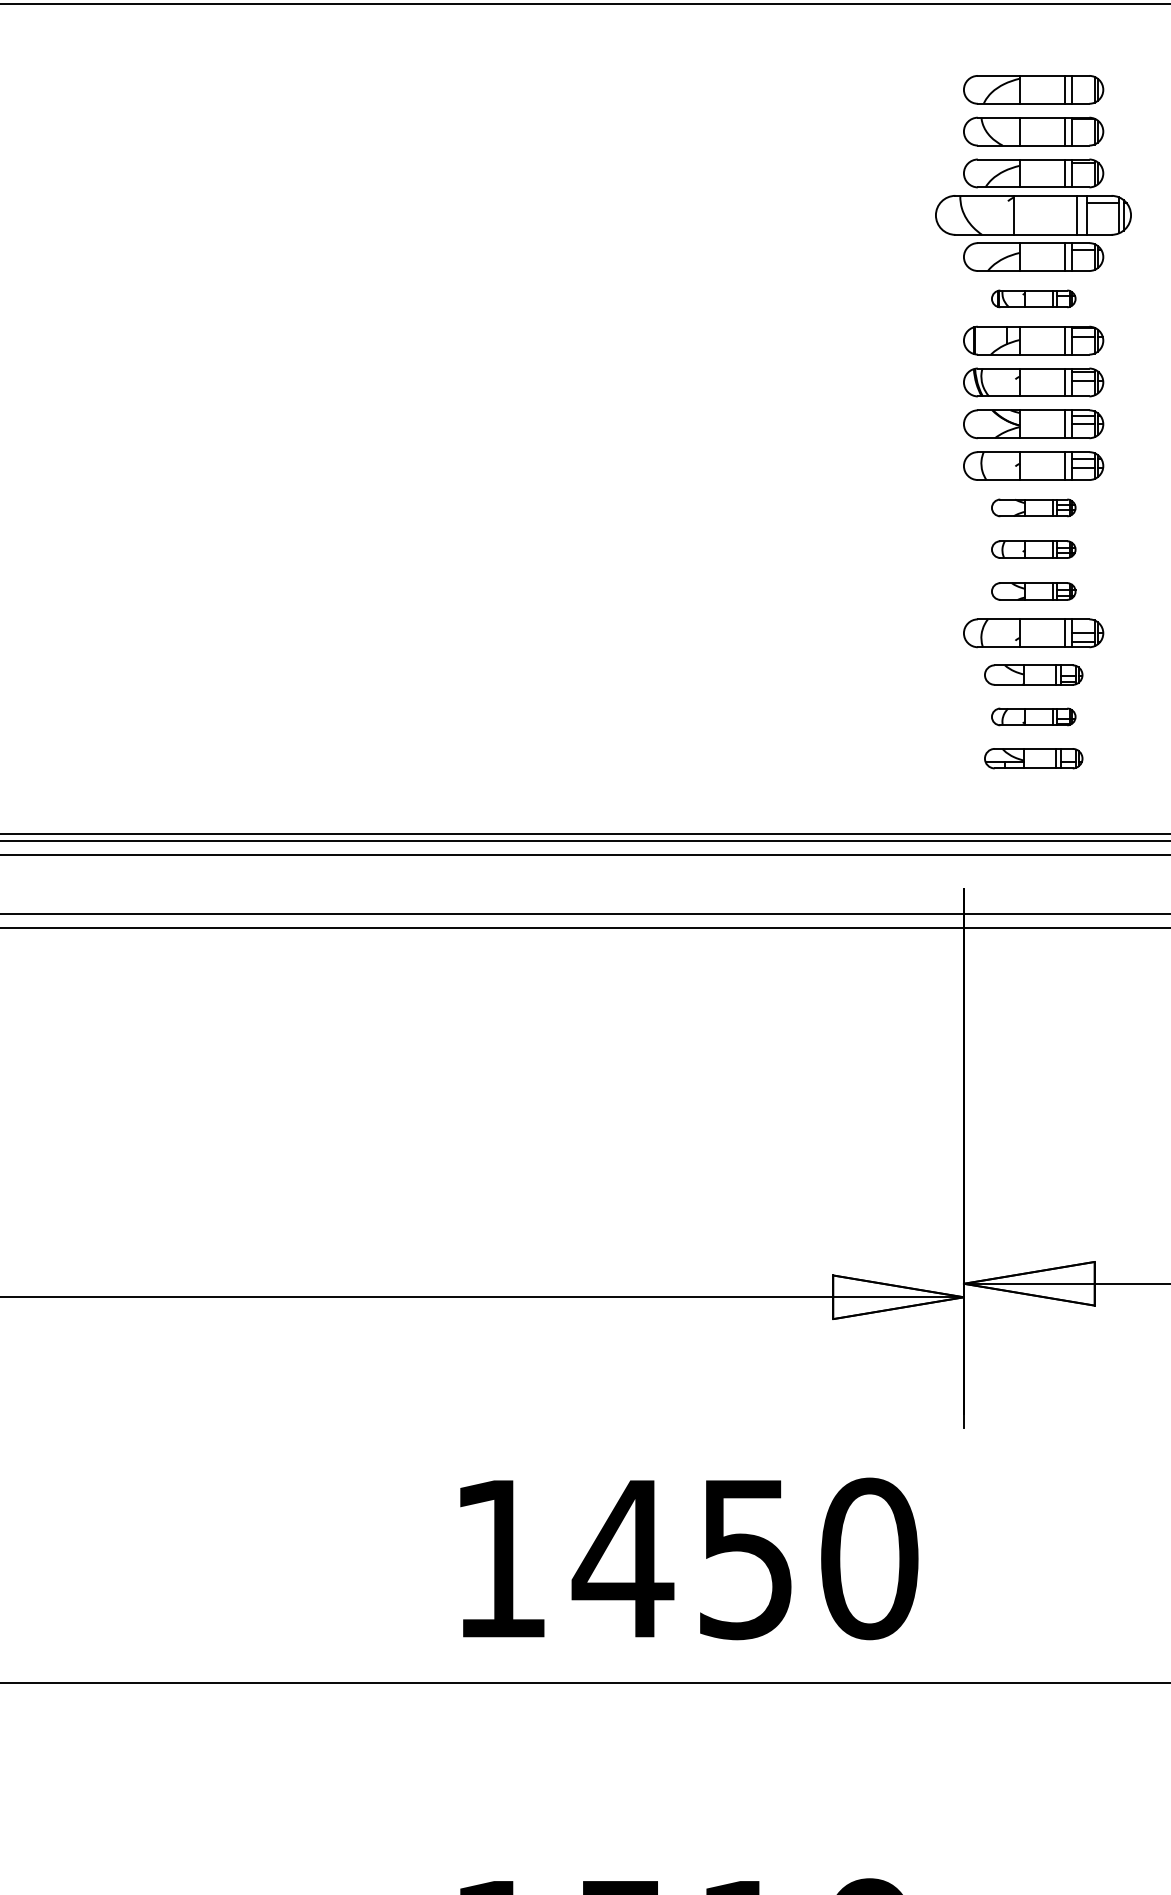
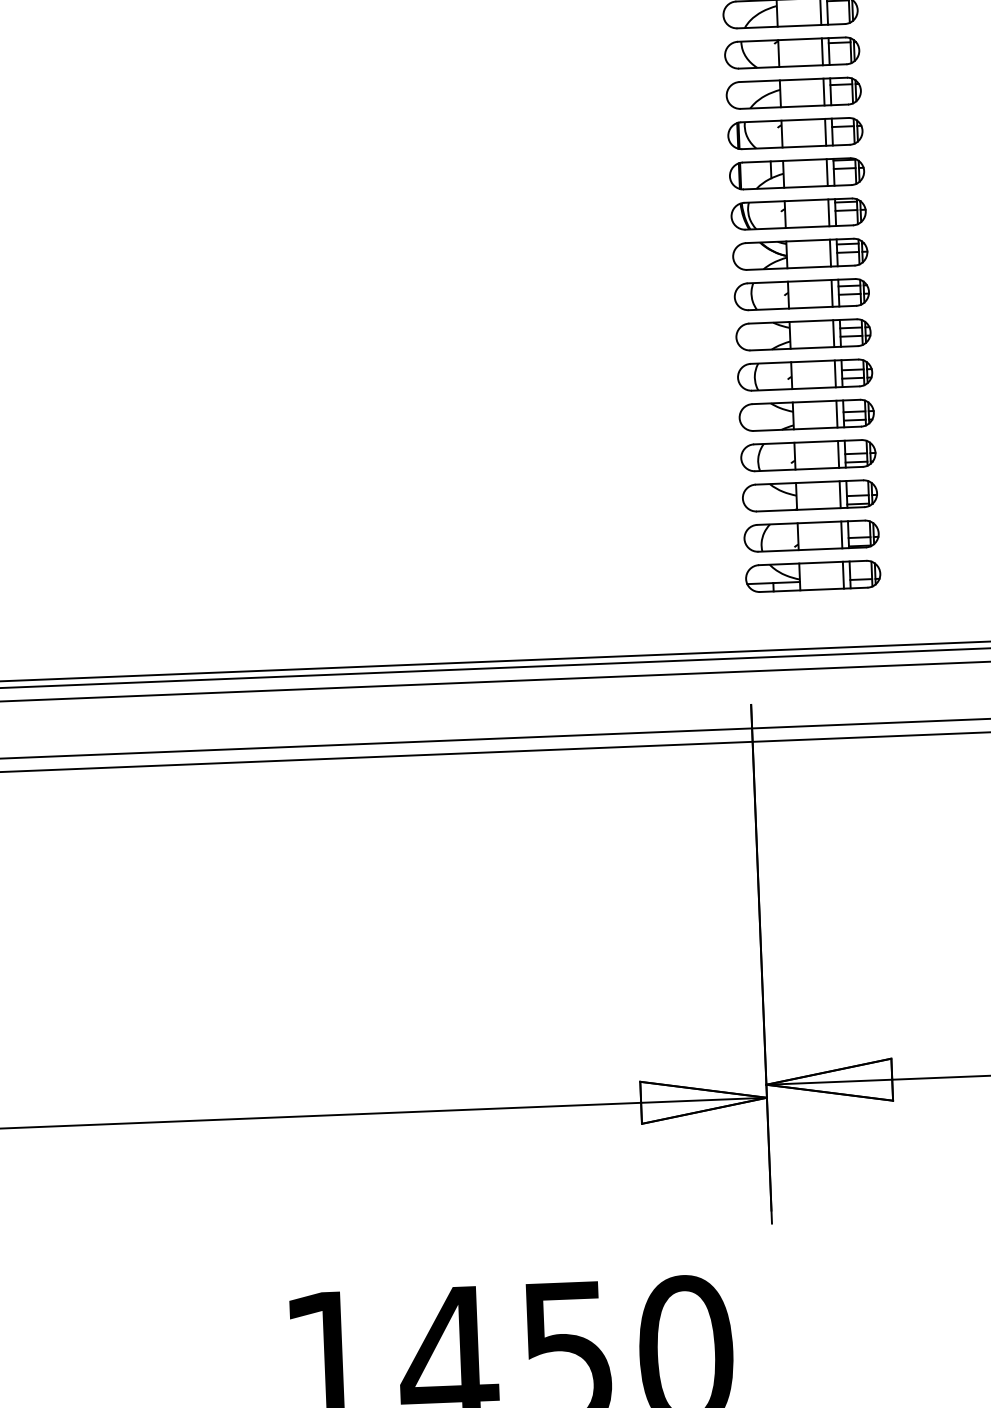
part: (1033, 214) -> (792, 52), size x0.71
part: (1033, 298) -> (795, 133), size x1.67
part: (1033, 507) -> (803, 334), size x1.67
part: (1033, 549) -> (805, 374), size x1.67
part: (1033, 591) -> (806, 415), size x1.67
part: (1033, 674) -> (809, 495), size x1.43
part: (1033, 716) -> (811, 535), size x1.67
part: (1033, 758) -> (813, 576), size x1.43

